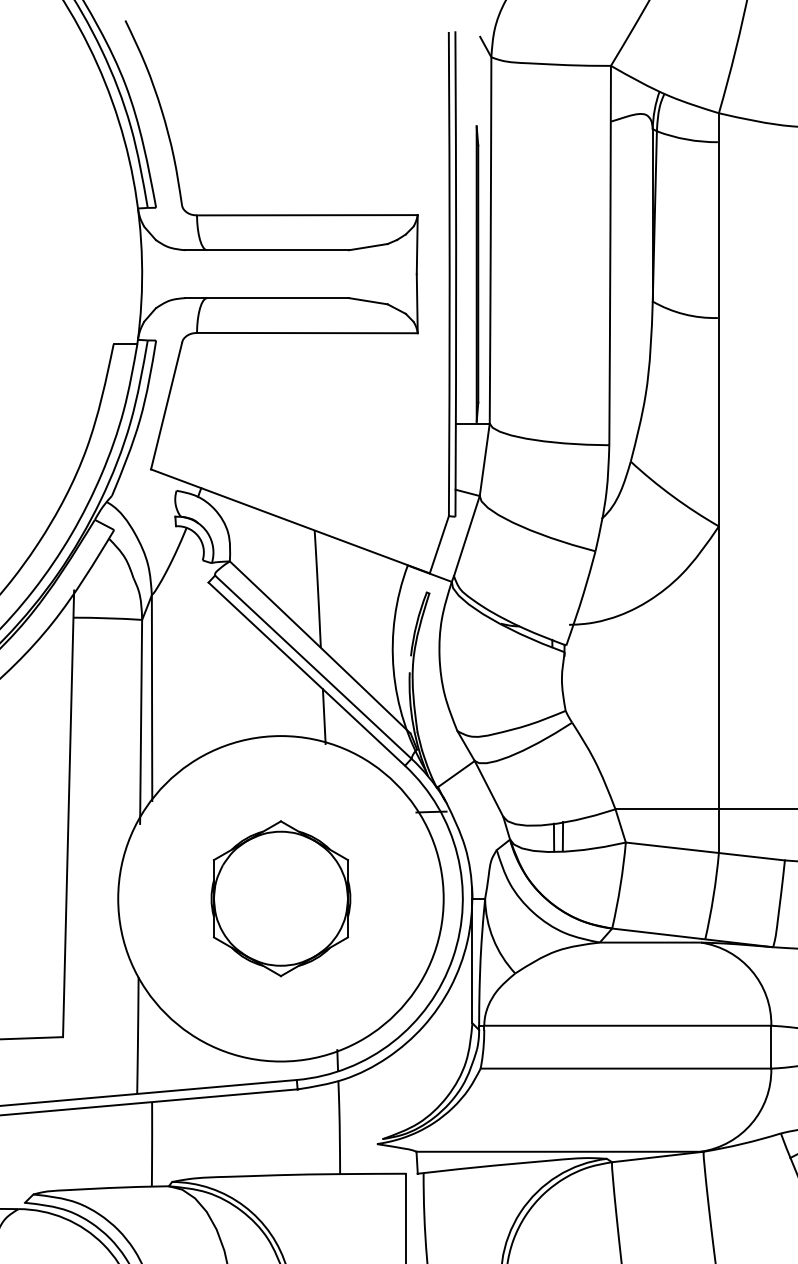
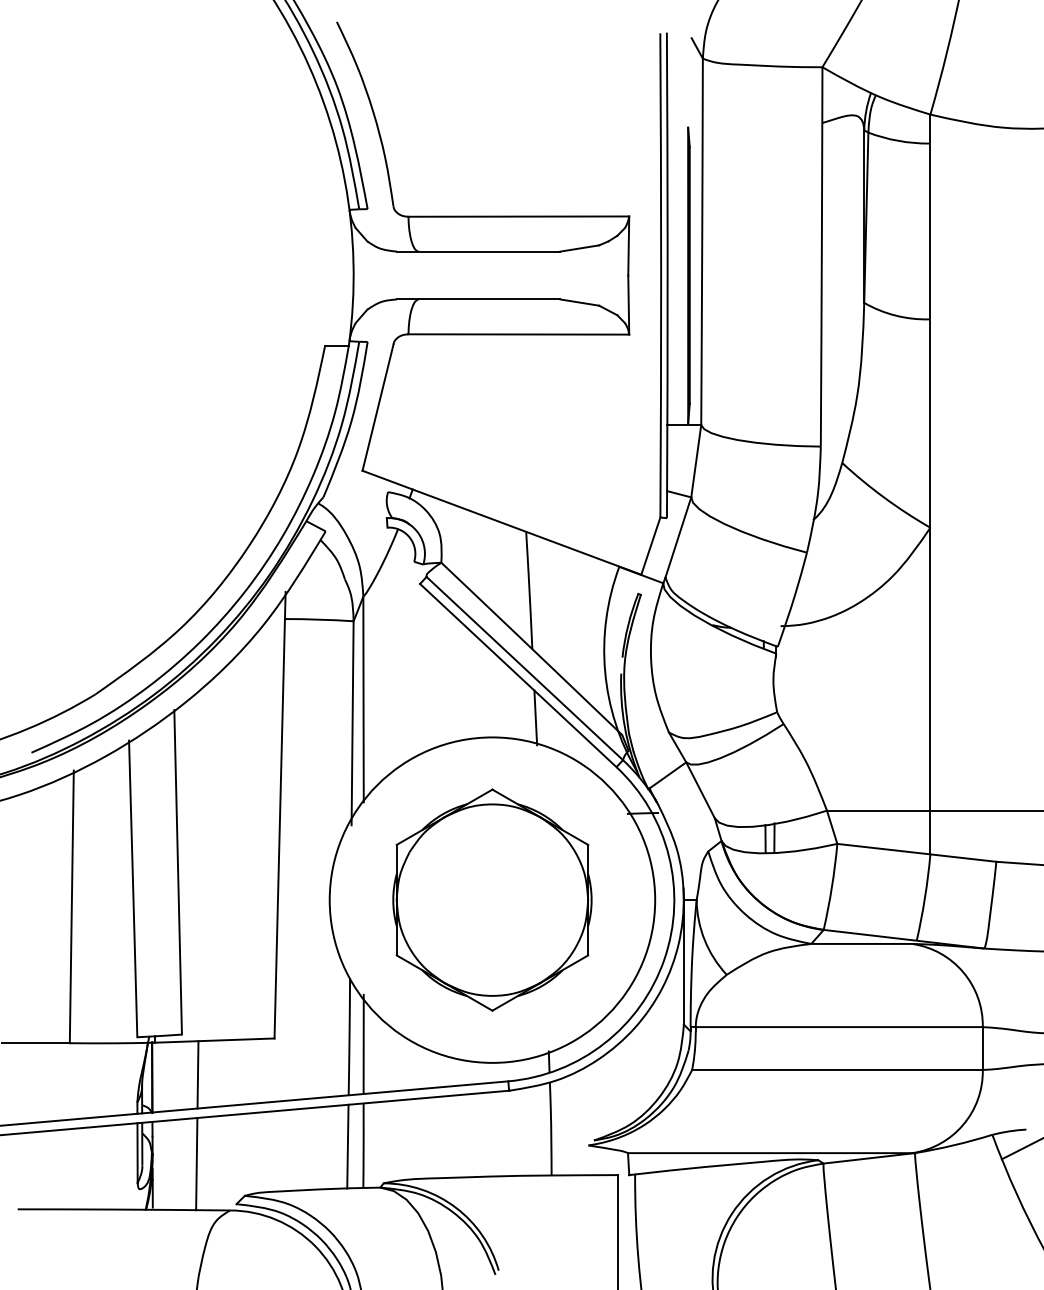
part: (281, 898) -> (492, 899), size x1.43
line: (152, 1043) -> (363, 1044), added
line: (136, 1145) -> (347, 1146), added

